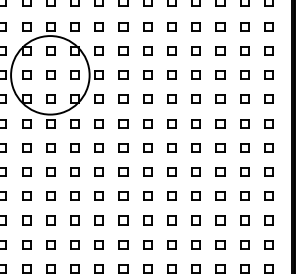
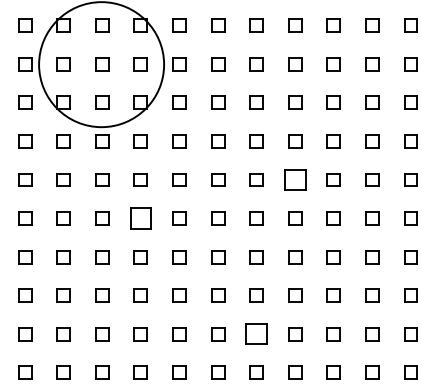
part: (171, 147) -> (294, 179), size x1.6
part: (74, 171) -> (140, 217), size x1.6
part: (147, 244) -> (256, 333), size x1.6

